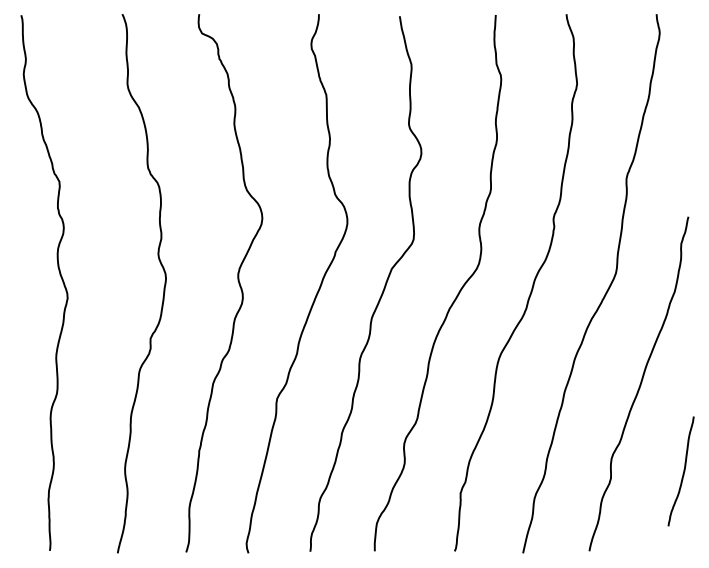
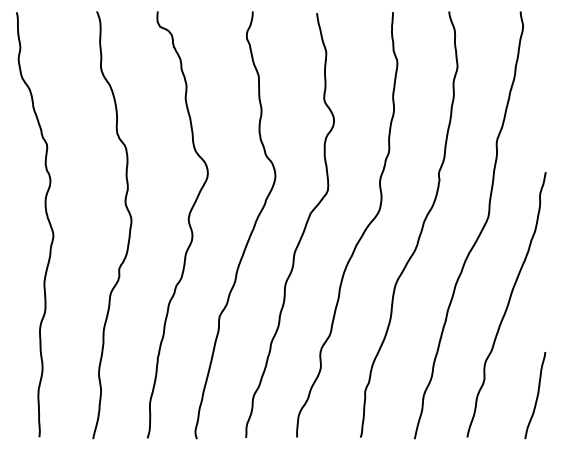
curve: (682, 473) -> (536, 397), moved

